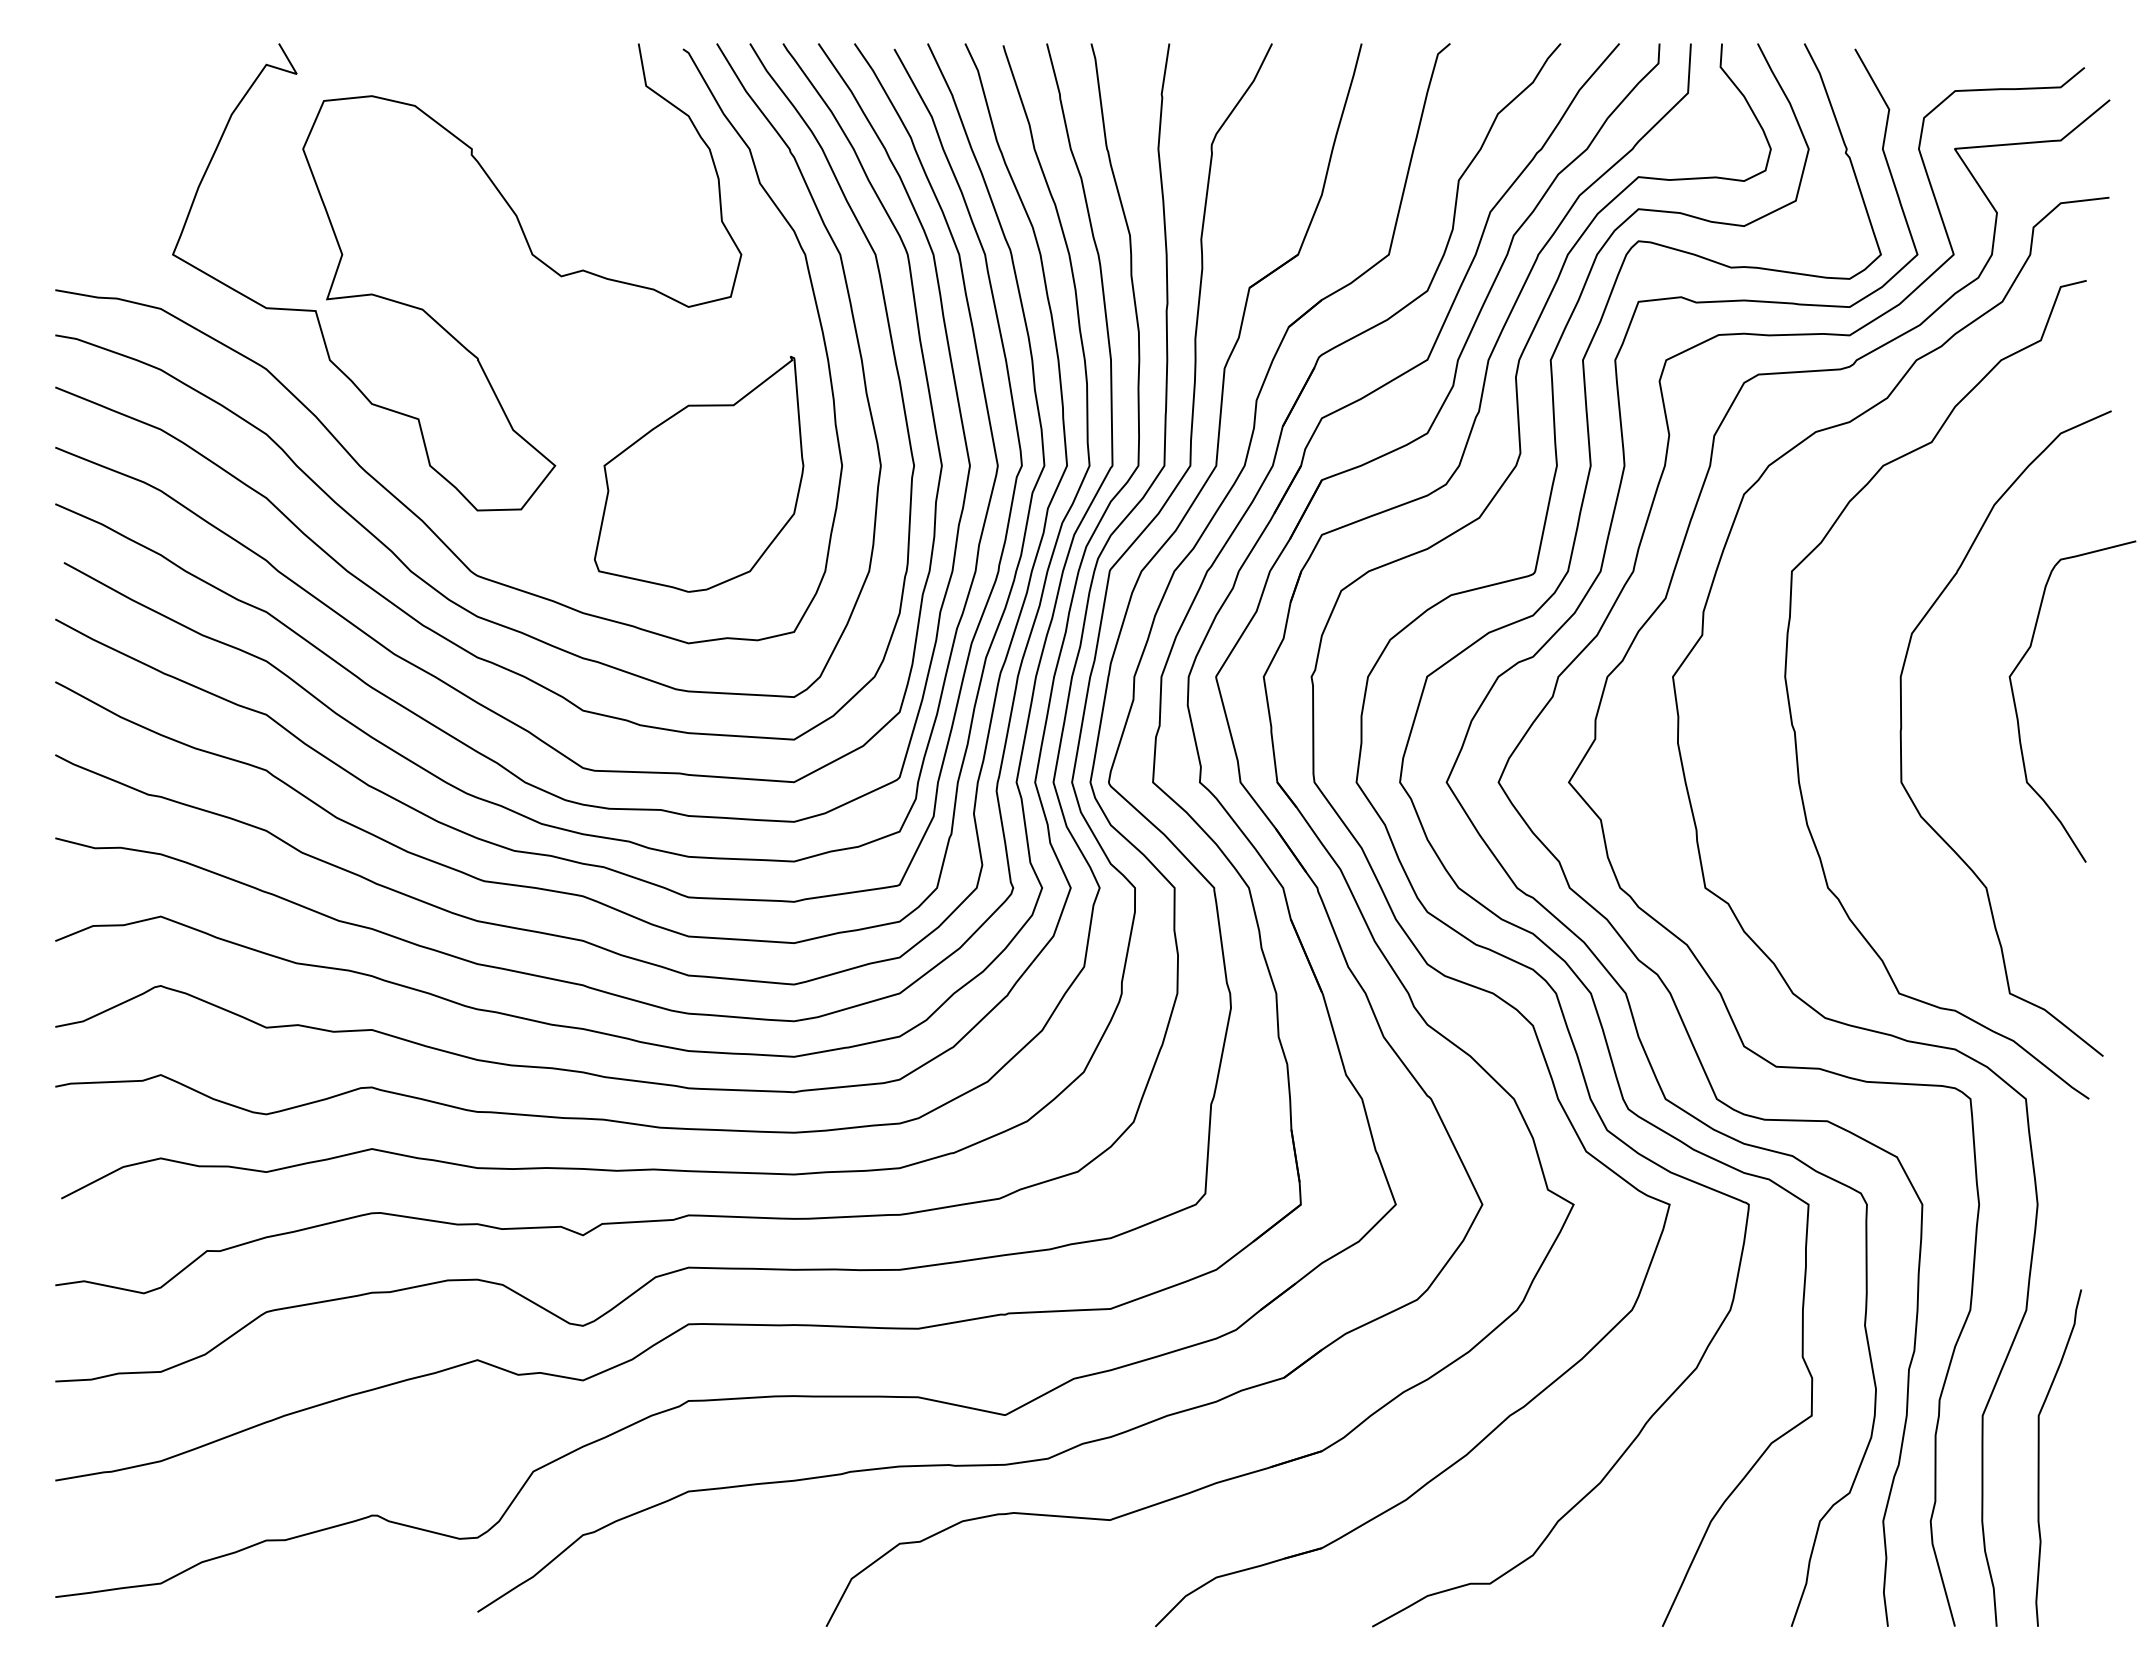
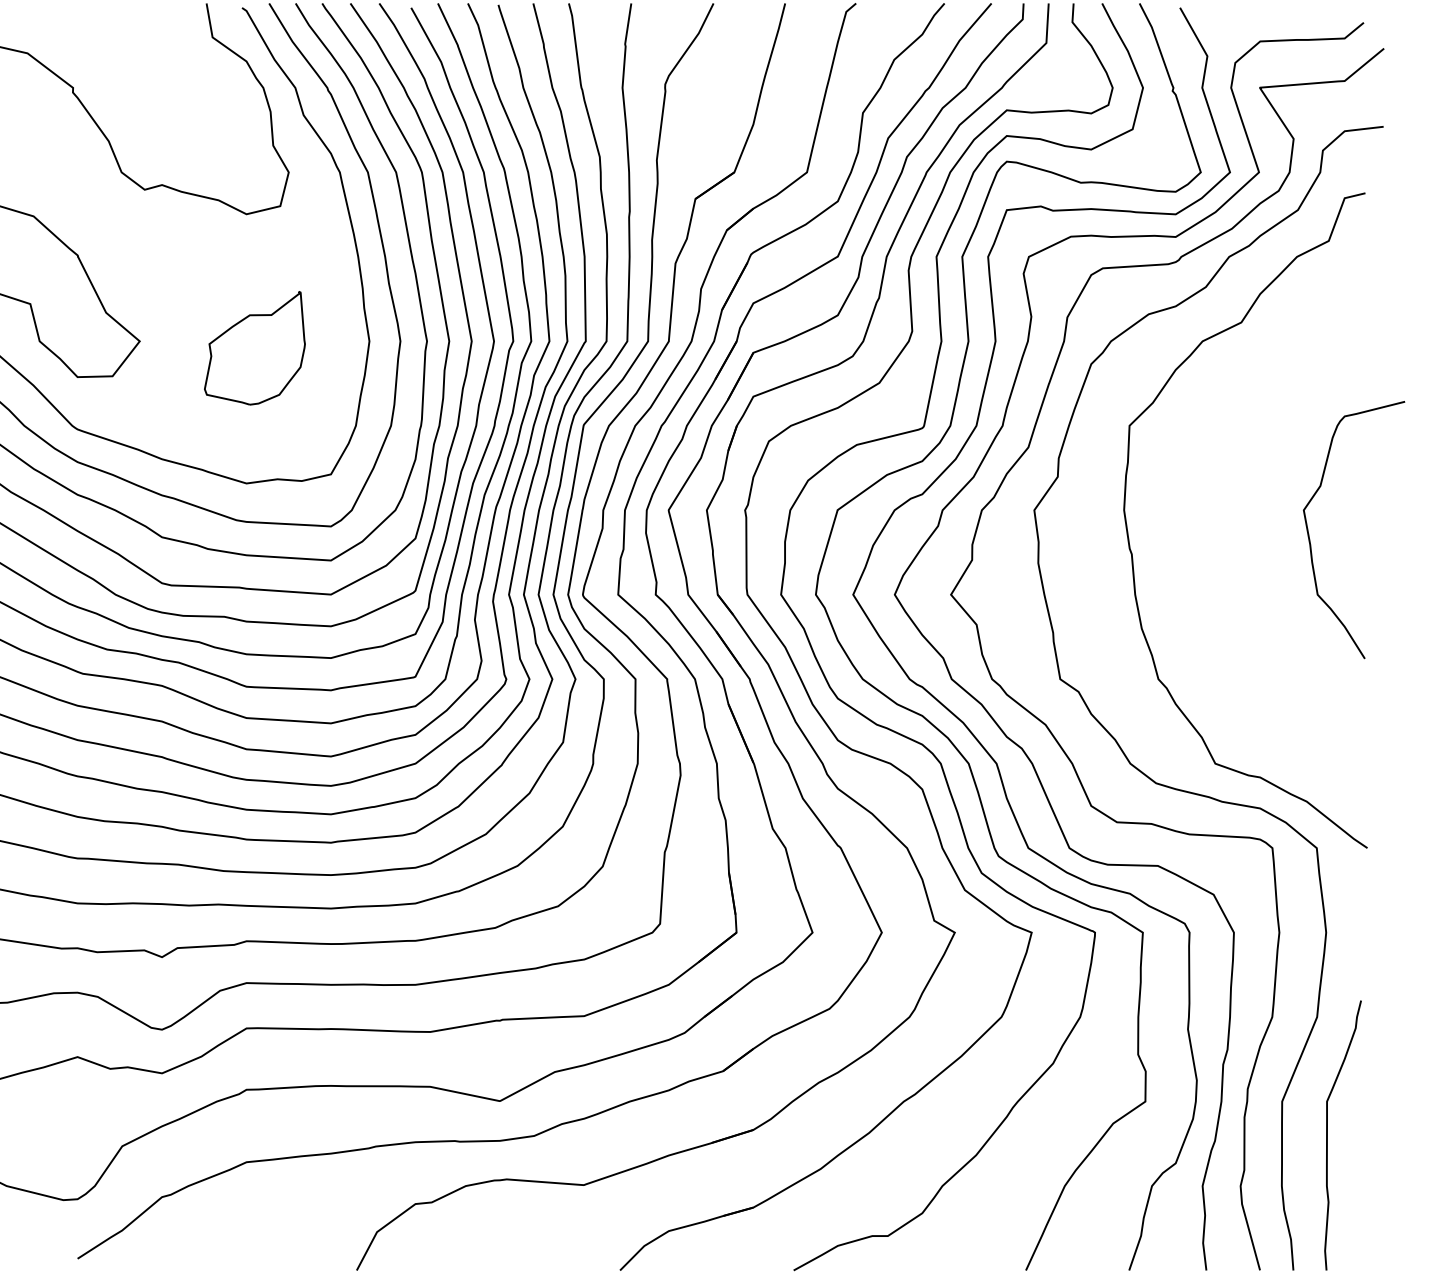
part: (698, 474) -> (254, 348), size x0.6
curve: (1902, 728) -> (1218, 551), removed

